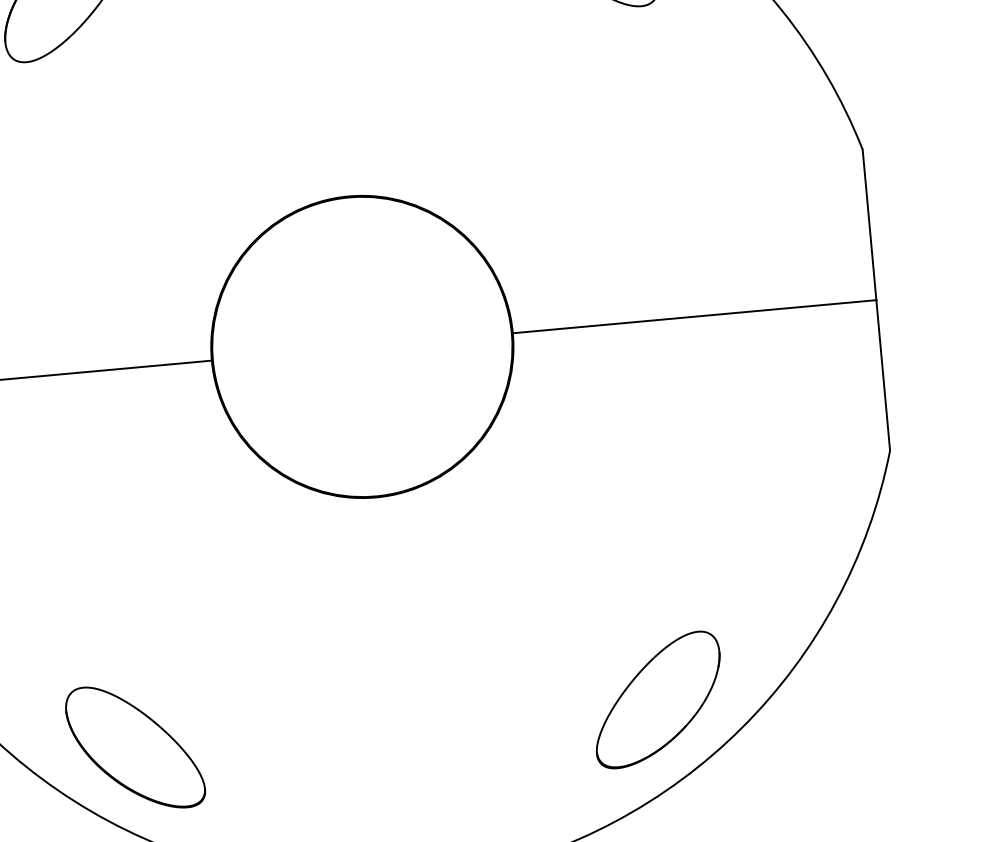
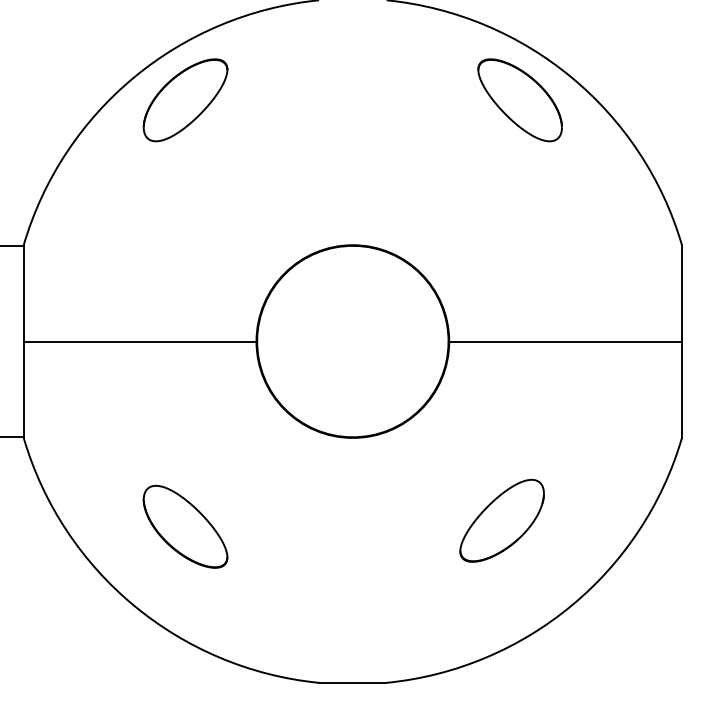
part: (656, 699) -> (501, 520), moved
part: (135, 746) -> (185, 526), moved

